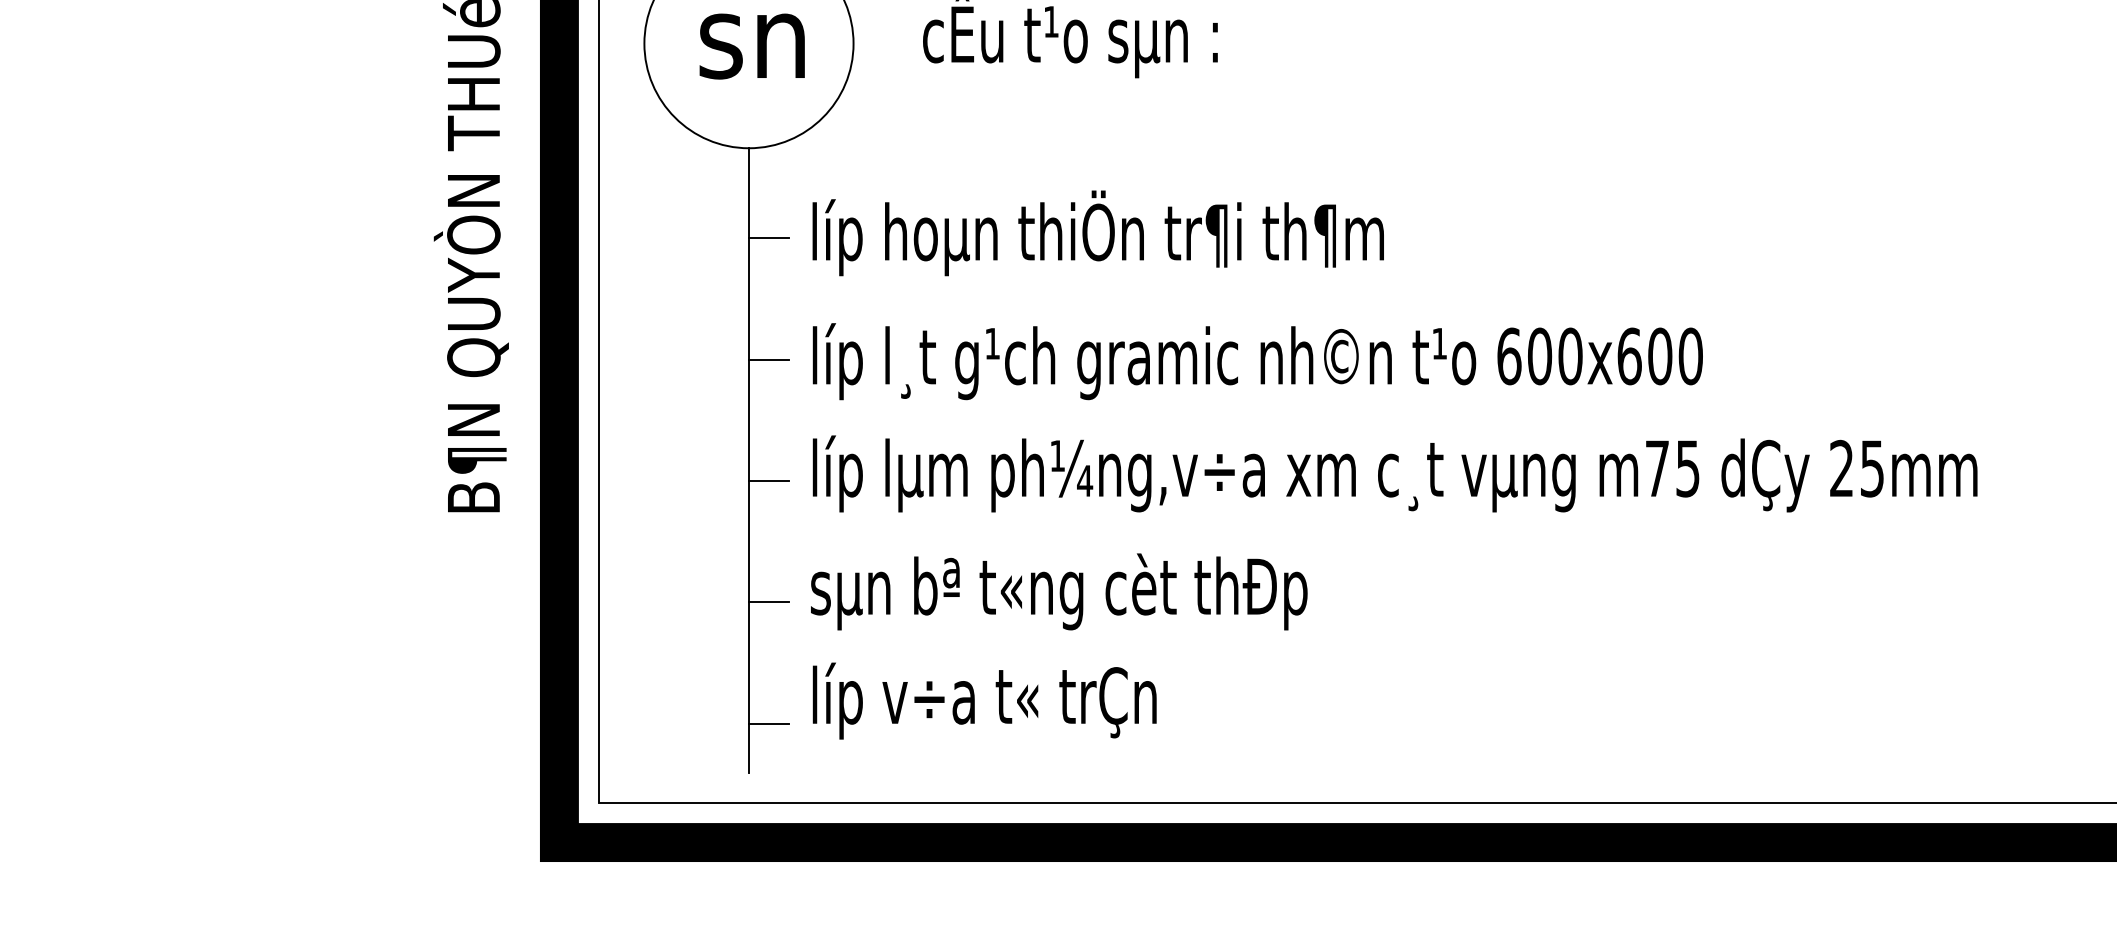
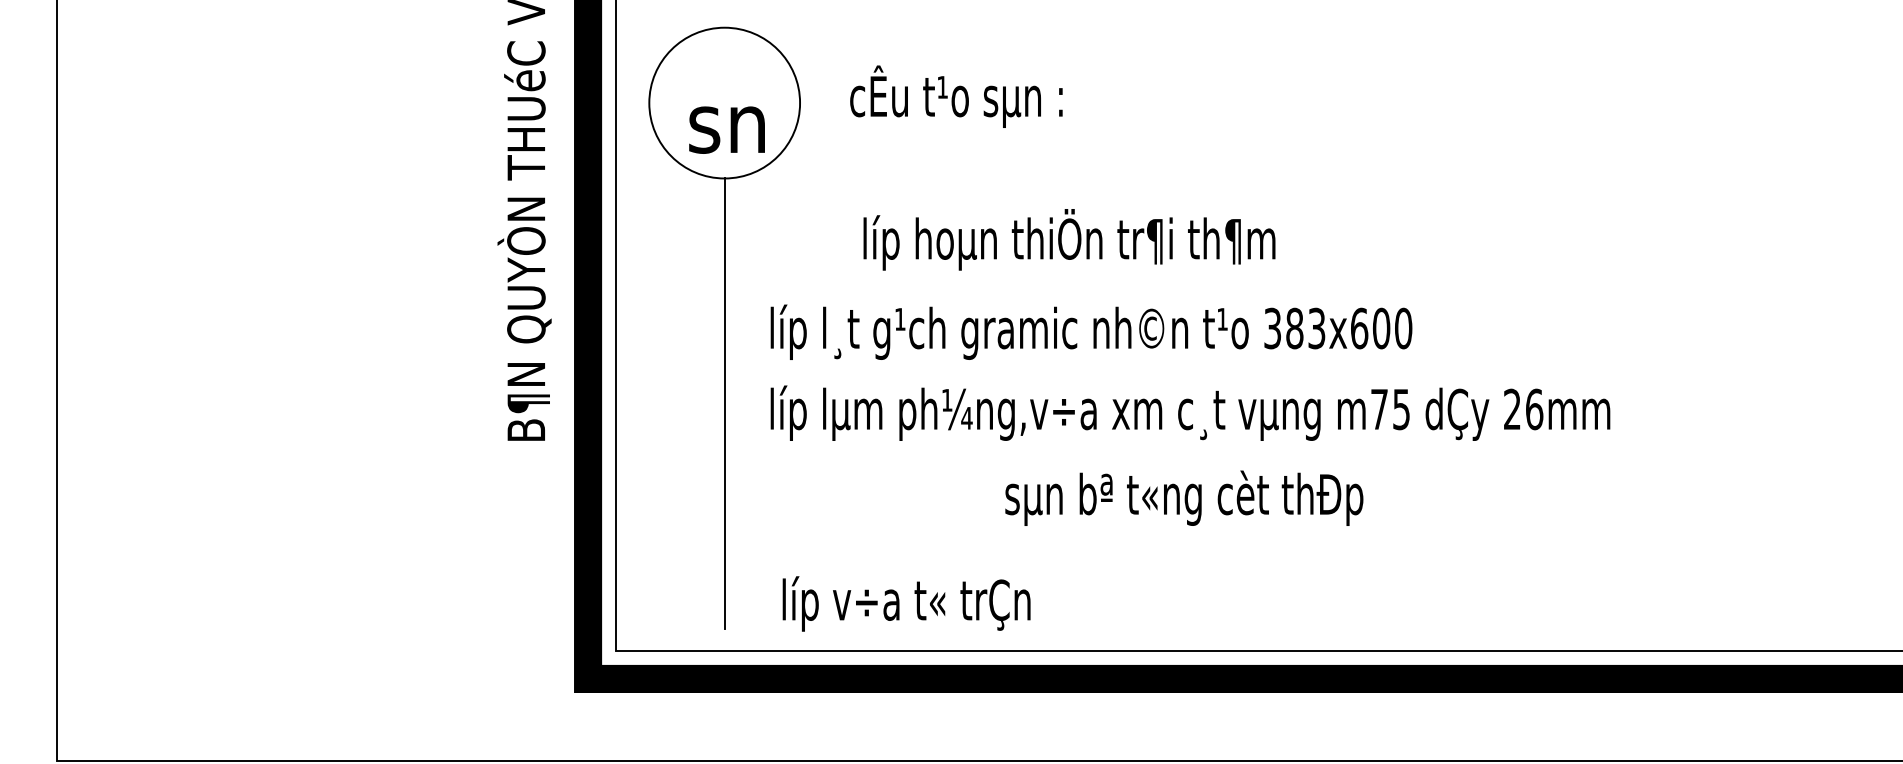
text: (751, 45) -> (726, 129), moved
text: (1098, 232) -> (1069, 239), moved
line: (768, 238) -> (738, 243), removed
text: (1539, 356) -> (1294, 328), 600x600 -> 383x600
line: (768, 359) -> (738, 330), removed
text: (1872, 468) -> (1534, 409), 25mm -> 26mm
line: (768, 481) -> (738, 418), removed
text: (1059, 590) -> (1184, 497), moved
line: (768, 601) -> (738, 505), removed
text: (984, 700) -> (906, 603), moved
line: (768, 724) -> (738, 593), removed

